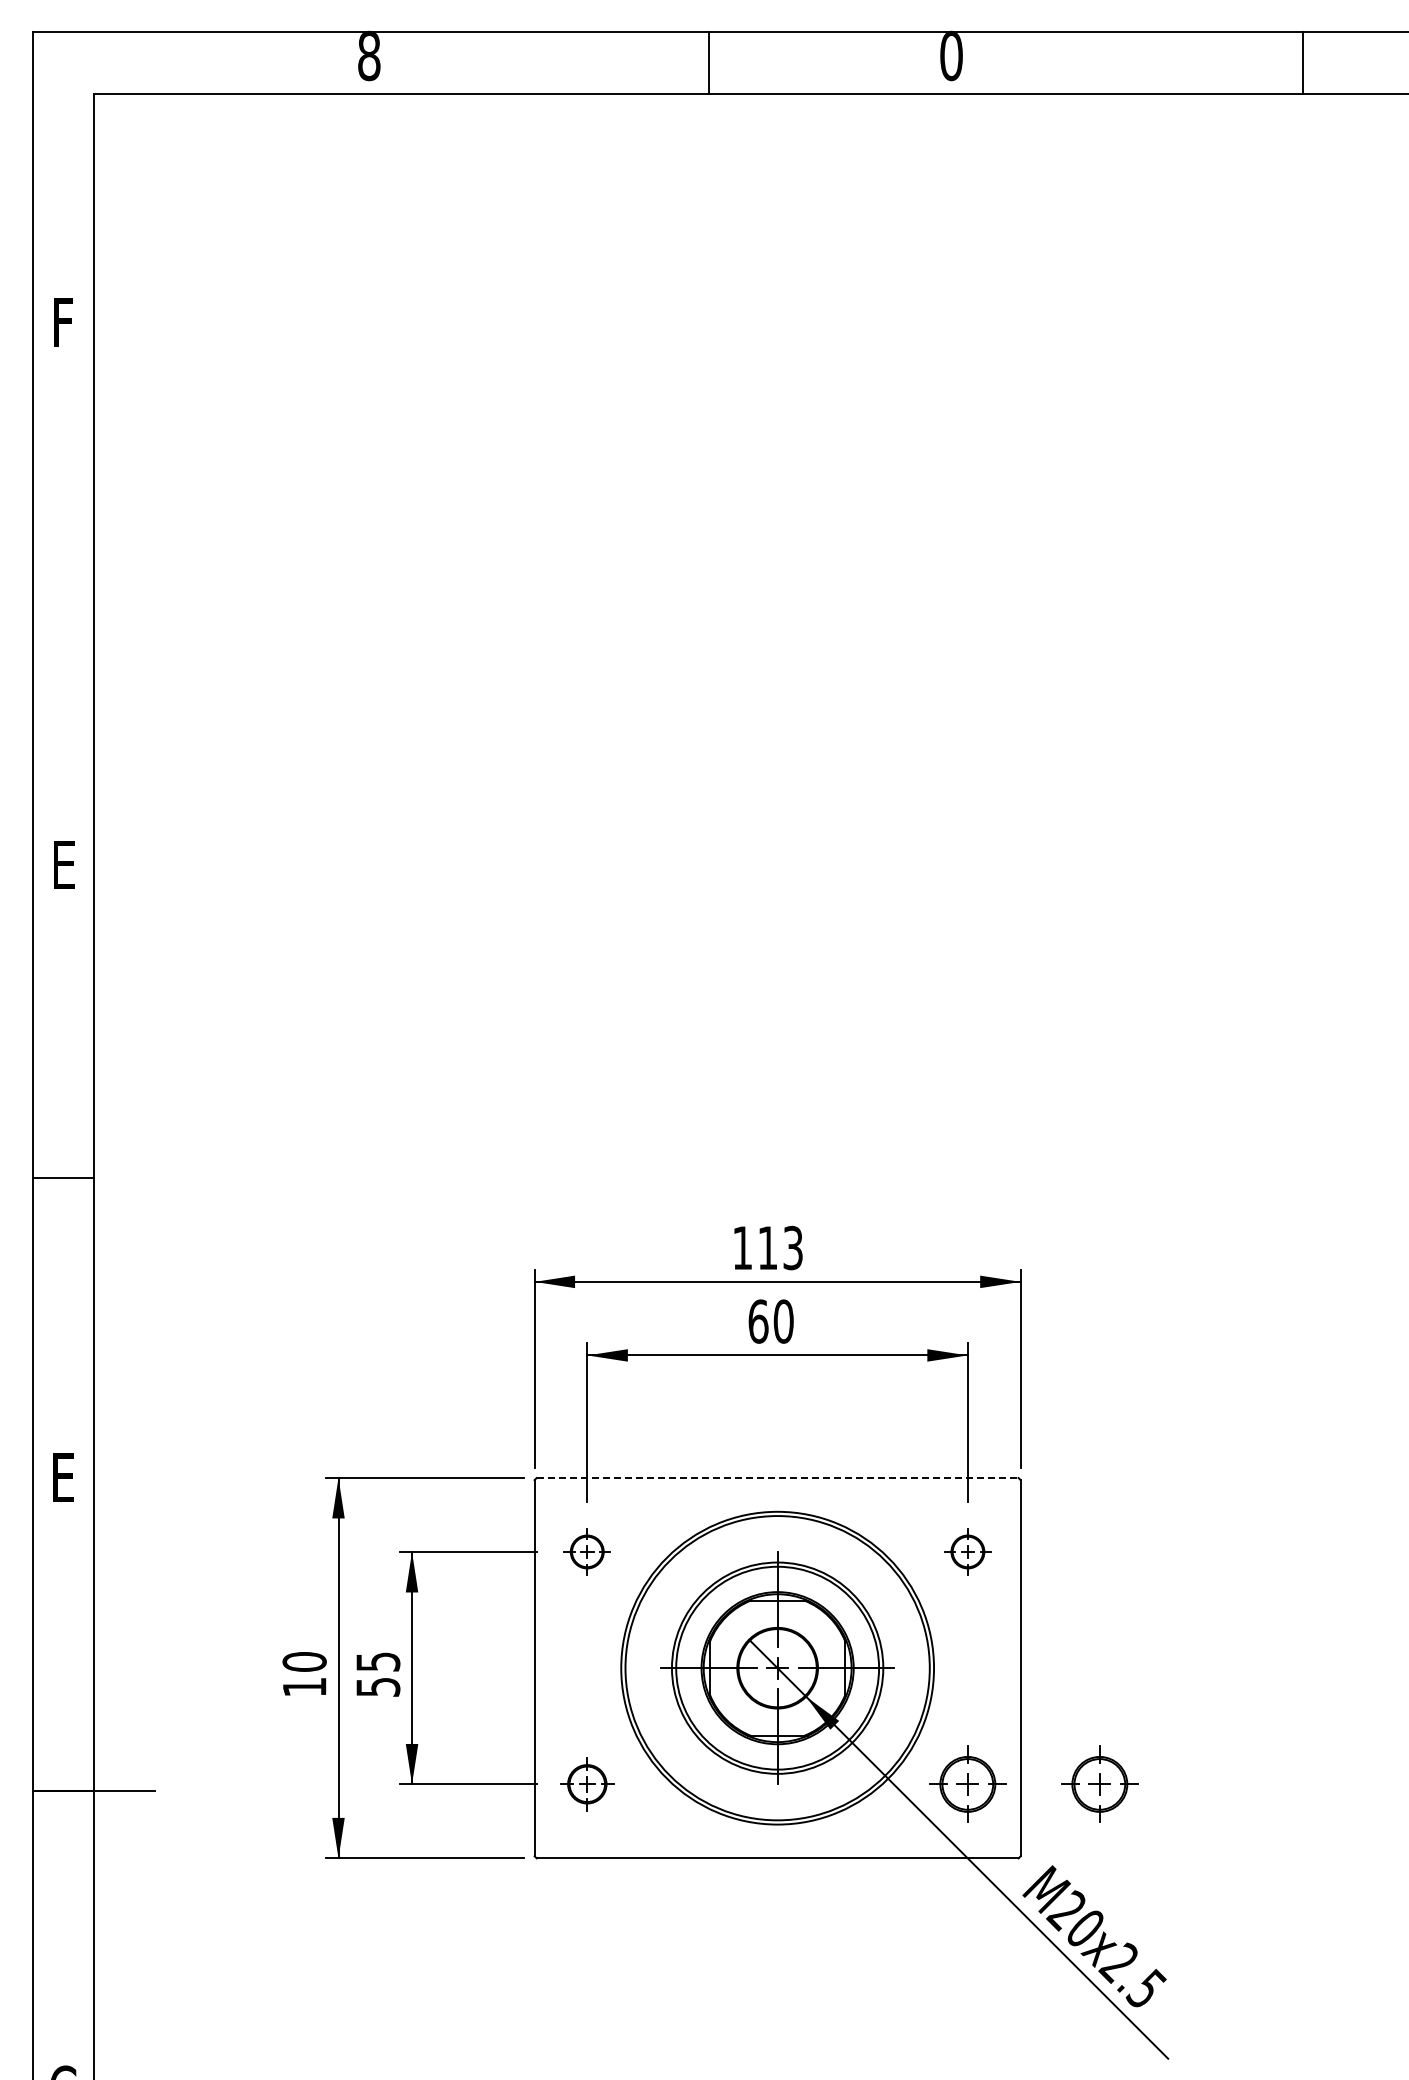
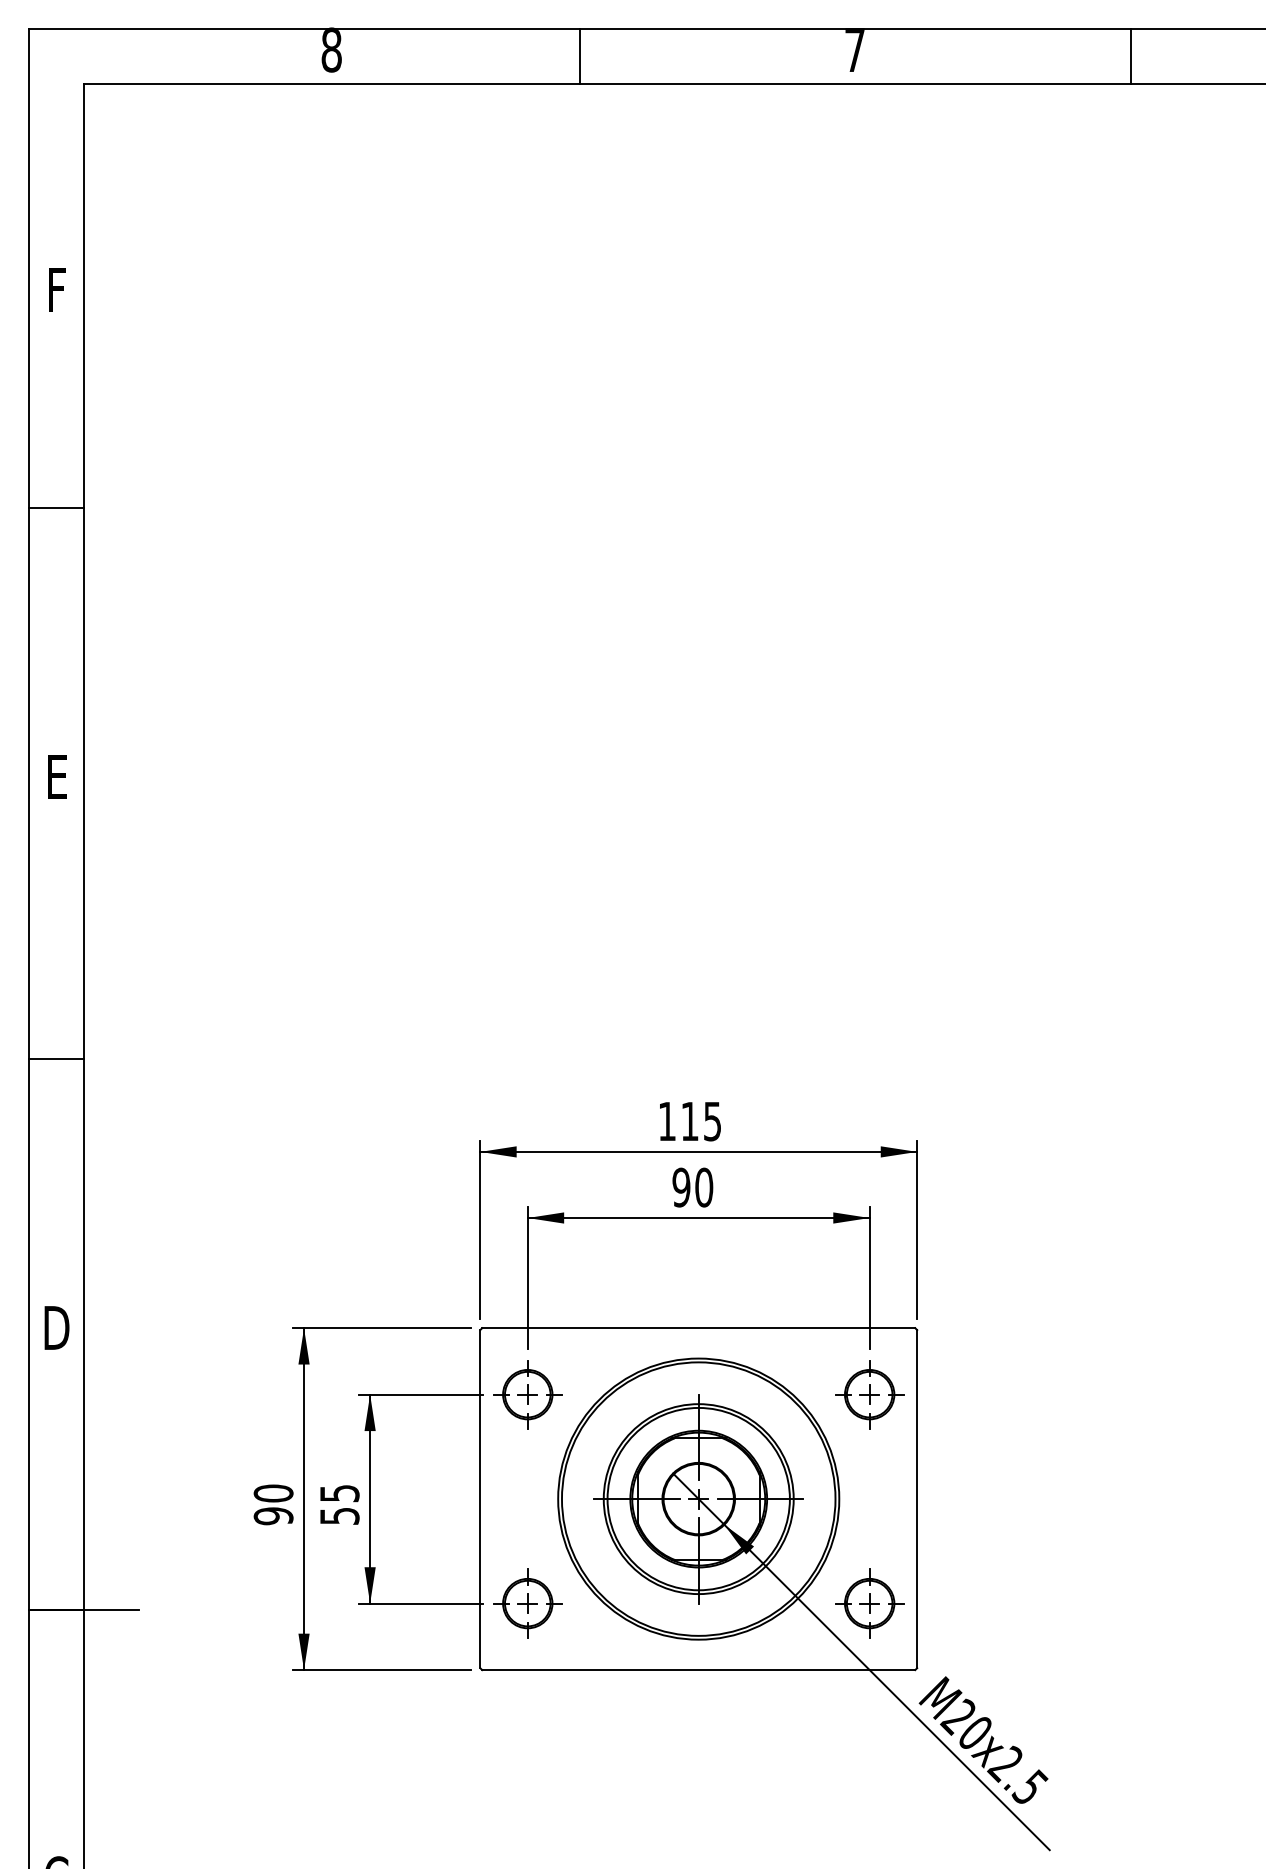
text: (951, 55) -> (855, 49), 0 -> 7
line: (708, 62) -> (579, 55), moved
line: (1302, 62) -> (1130, 55), moved
line: (63, 565) -> (56, 508), added
text: (793, 1247) -> (712, 1121), 113 -> 115
text: (758, 1321) -> (681, 1187), 60 -> 90
text: (63, 1477) -> (56, 1327), E -> D
line: (777, 1478) -> (698, 1328), dashed -> solid
part: (586, 1551) -> (526, 1394), size x1.67
part: (967, 1551) -> (869, 1394), size x1.67
text: (304, 1687) -> (273, 1516), 10 -> 90
part: (586, 1783) -> (526, 1602), size x1.43
part: (1099, 1783) -> (988, 1602), removed

